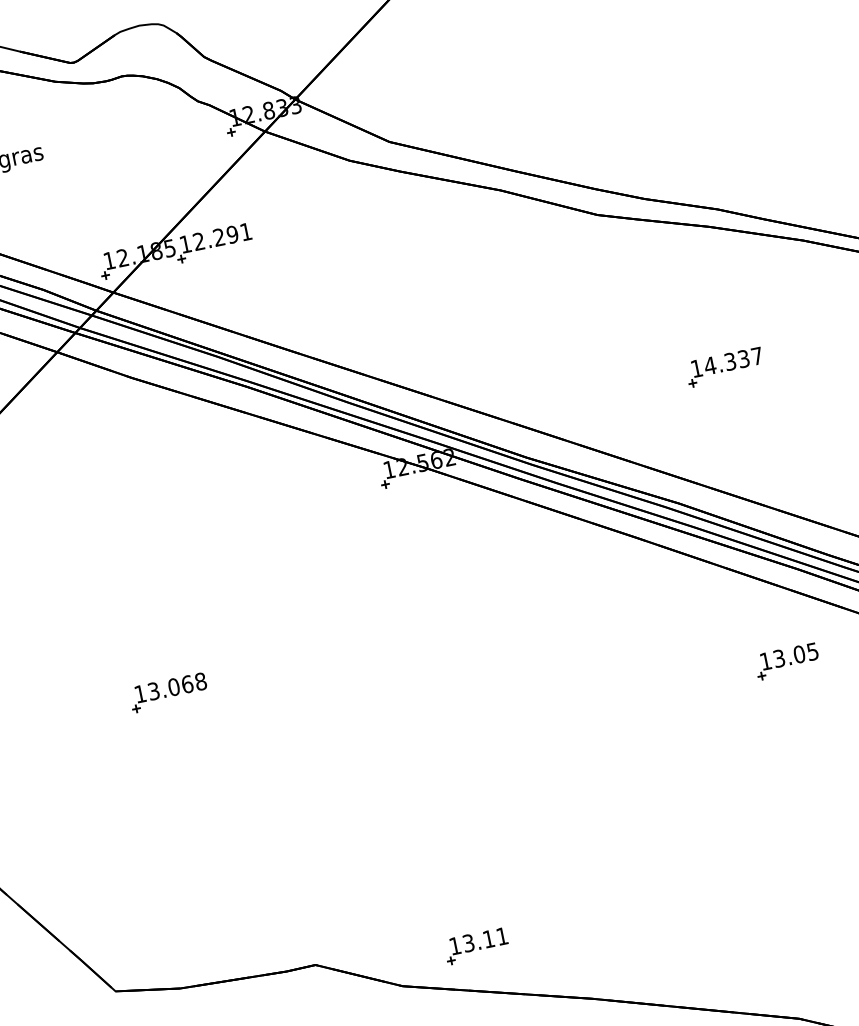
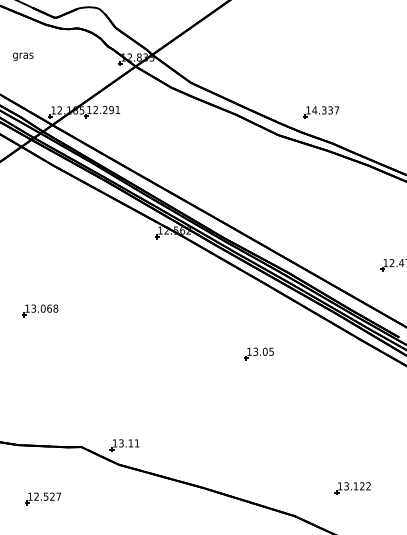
part: (725, 367) -> (321, 112), moved
part: (785, 661) -> (258, 353), moved
part: (476, 946) -> (124, 445), moved

